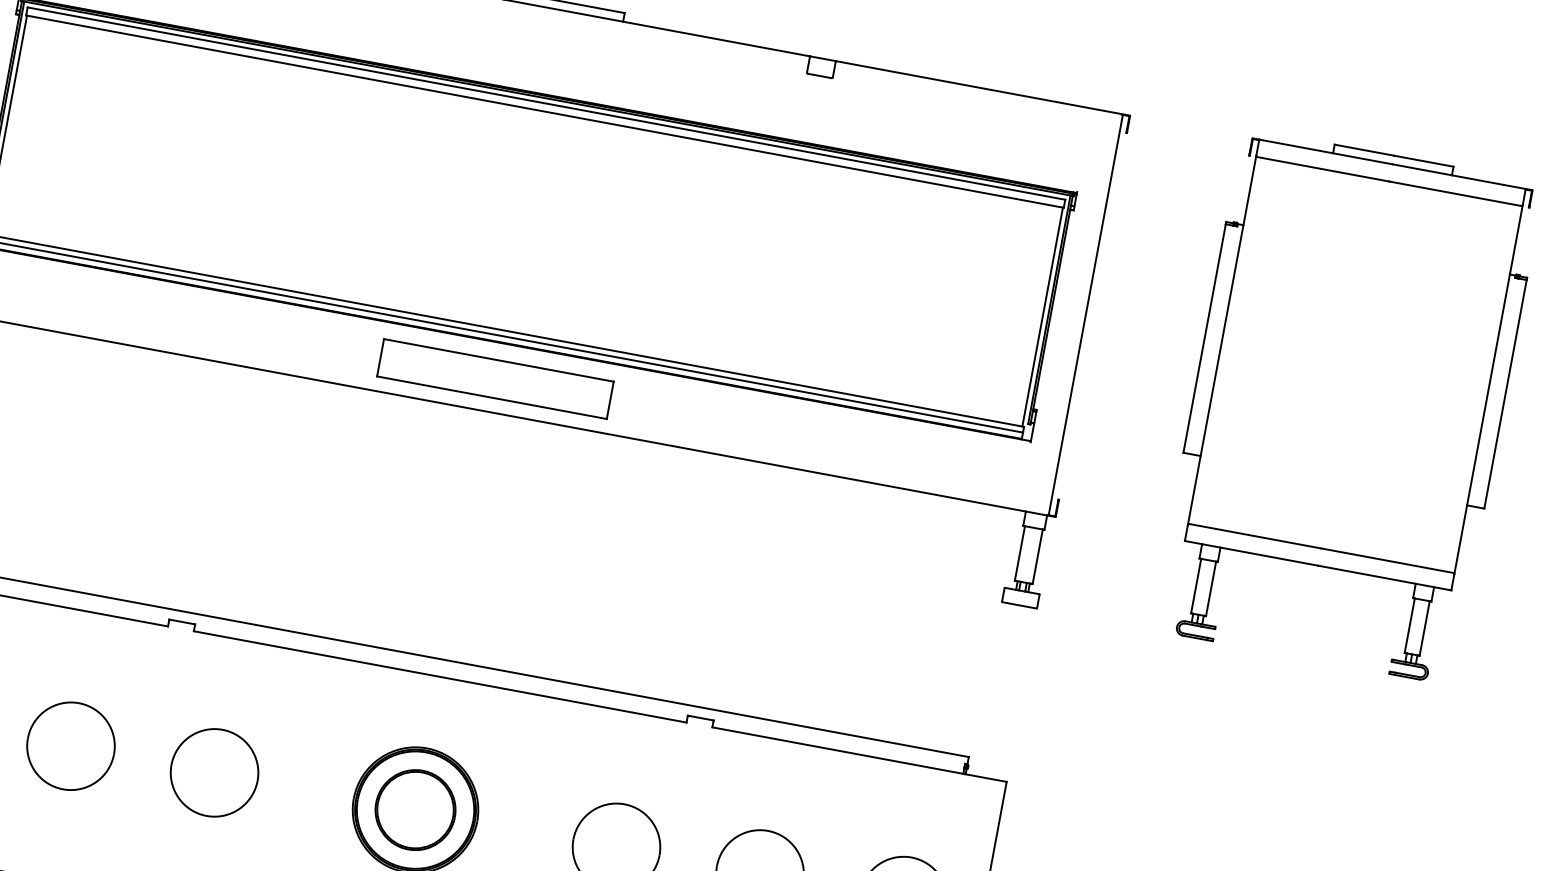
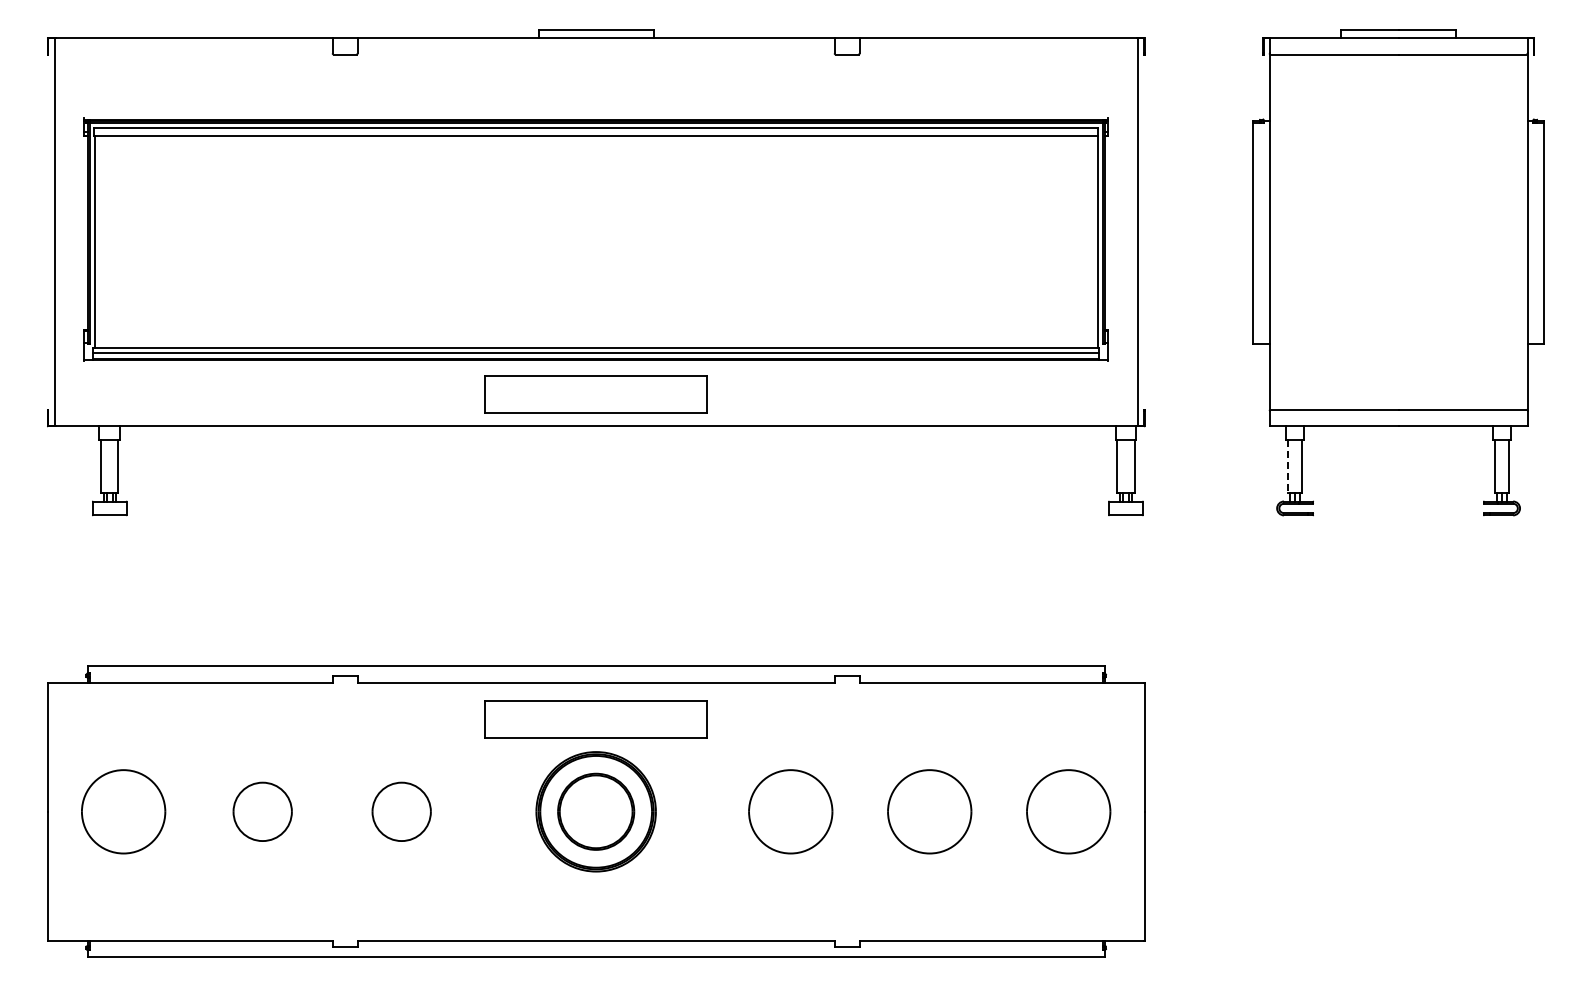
line: (1195, 586) -> (1287, 467), solid -> dashed
part: (432, 714) -> (595, 719), added
part: (70, 745) -> (262, 811), size x0.7
part: (214, 772) -> (401, 811), size x0.7

